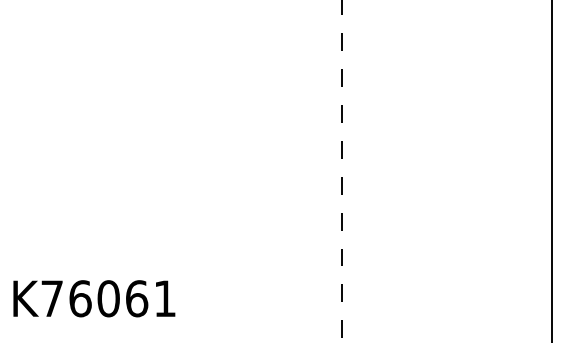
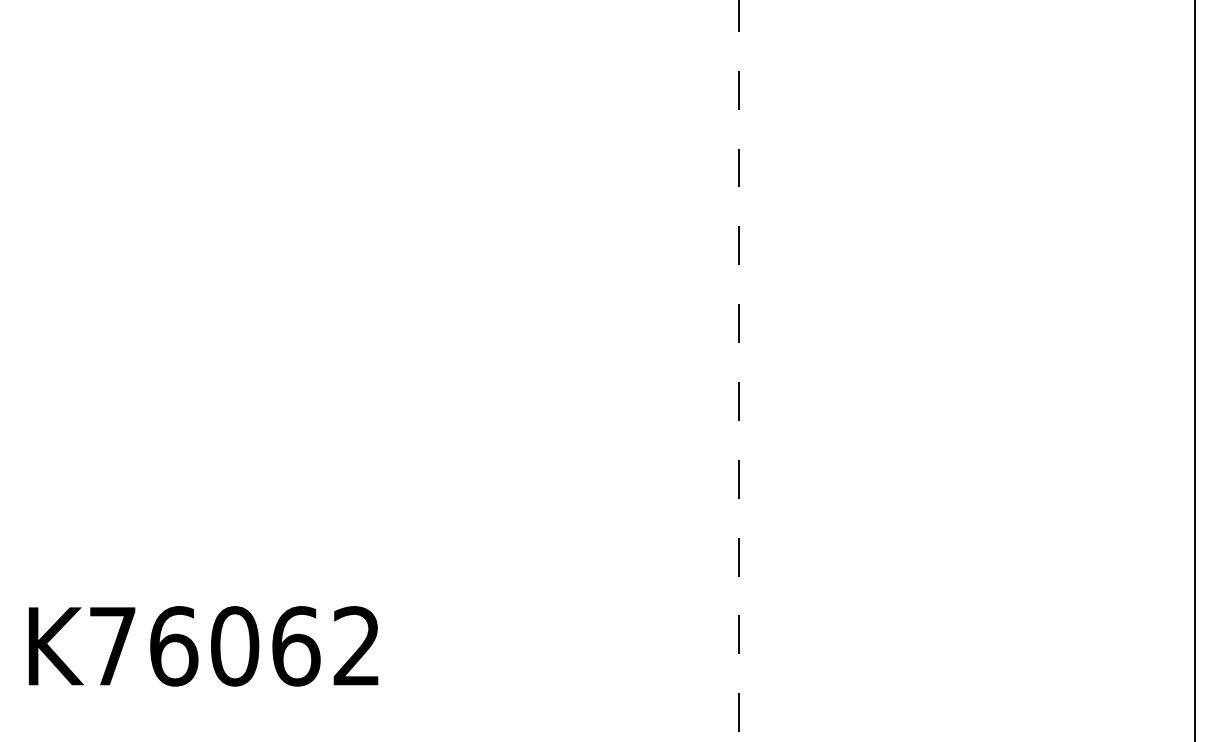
text: (164, 298) -> (355, 645), K76061 -> K76062

